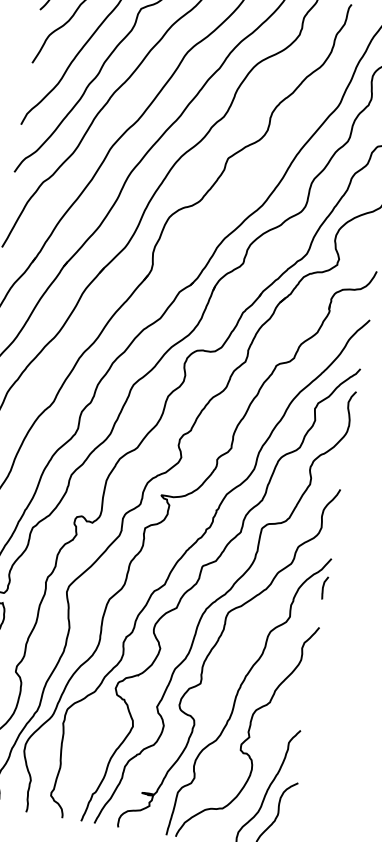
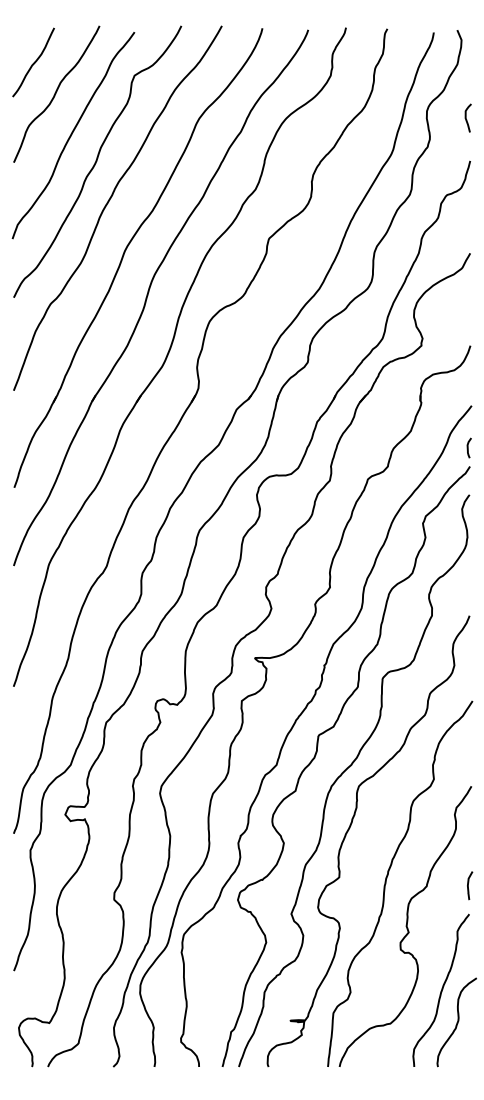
curve: (361, 353) -> (468, 447), added
curve: (323, 587) -> (468, 885), moved

